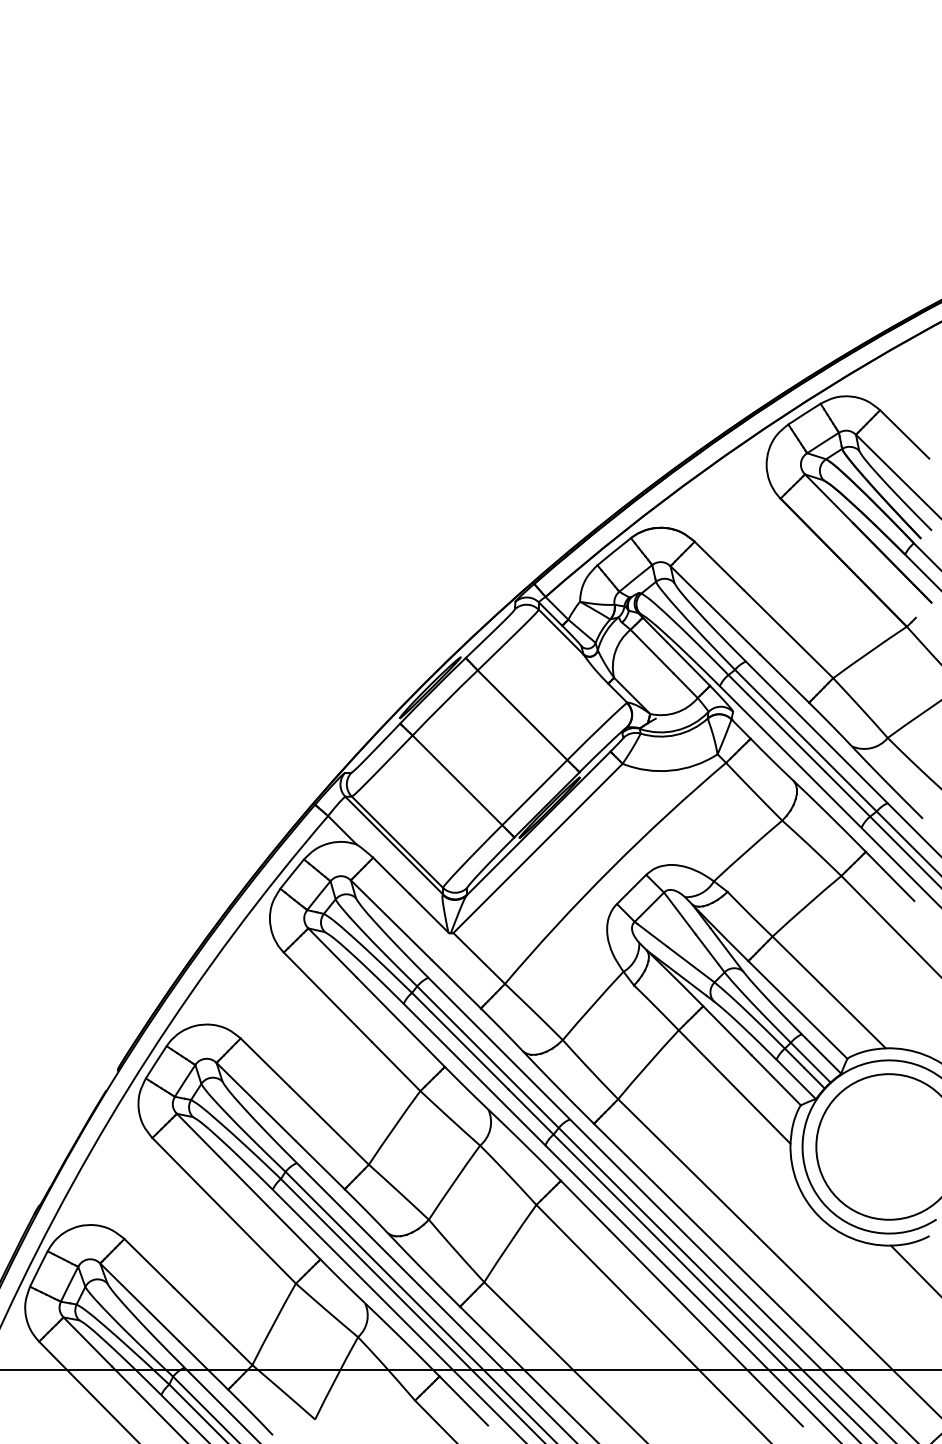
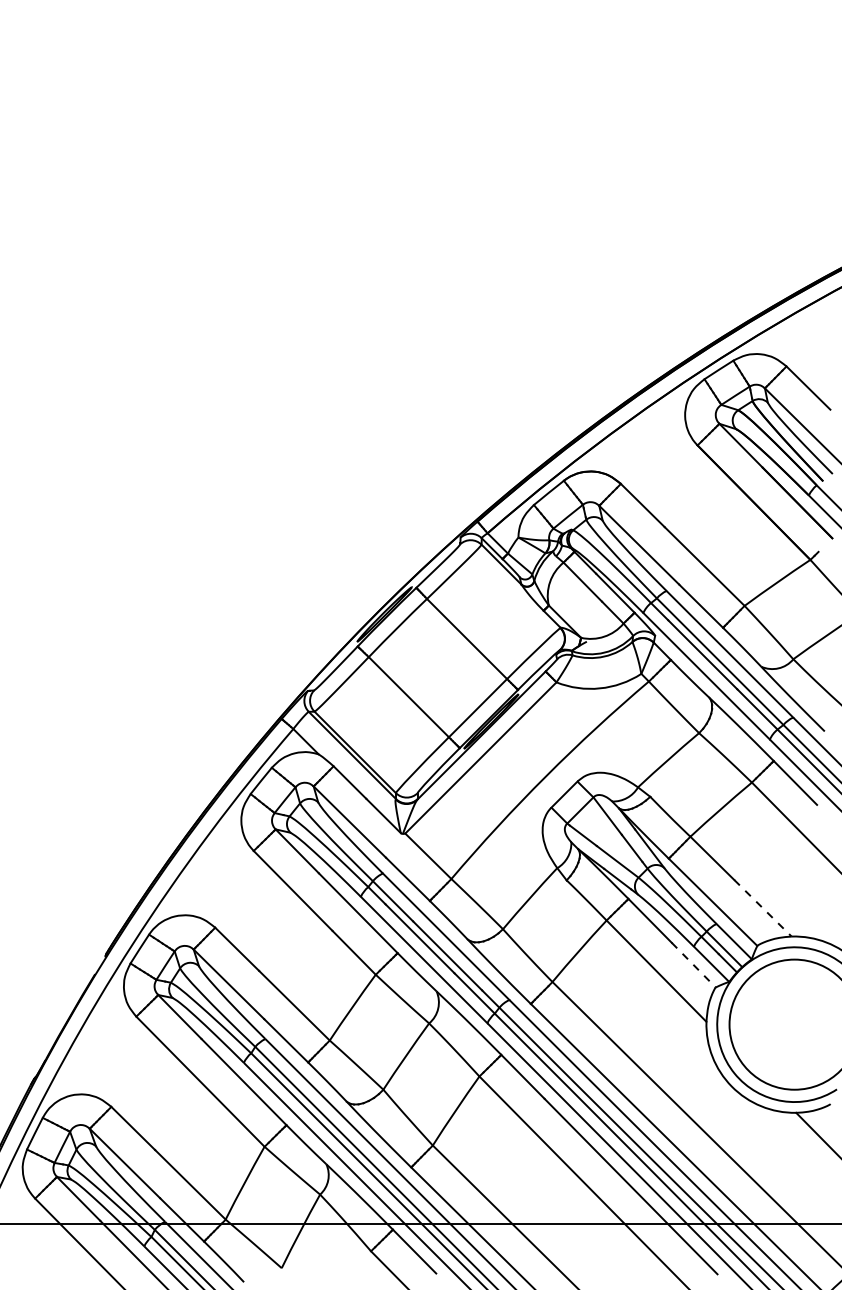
line: (854, 1016) -> (763, 908), solid -> dashed
line: (777, 1080) -> (694, 965), solid -> dashed

